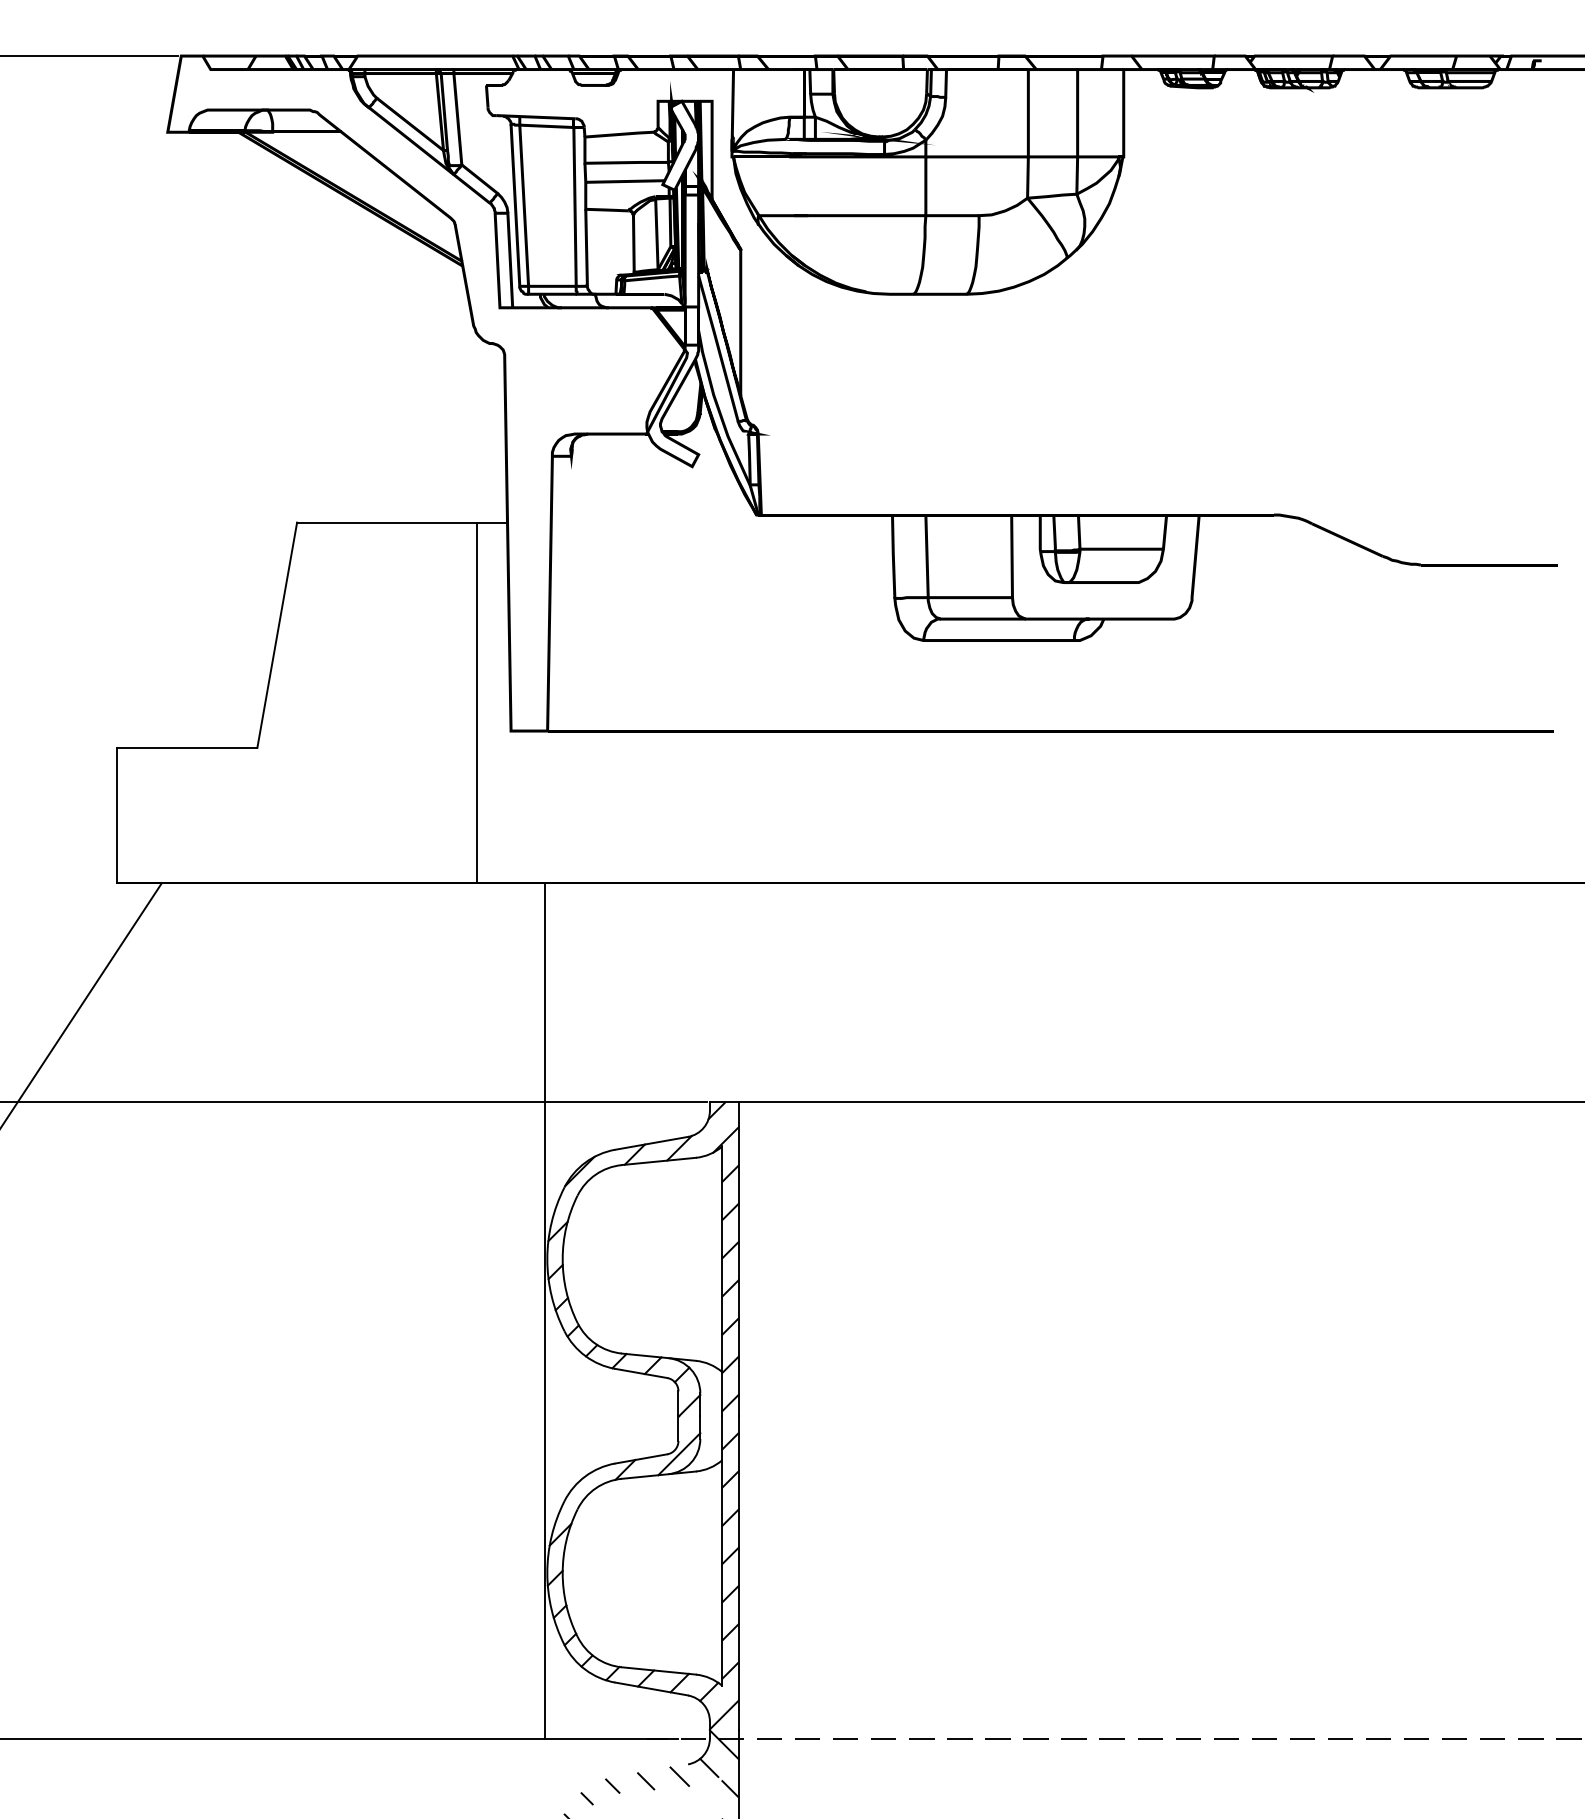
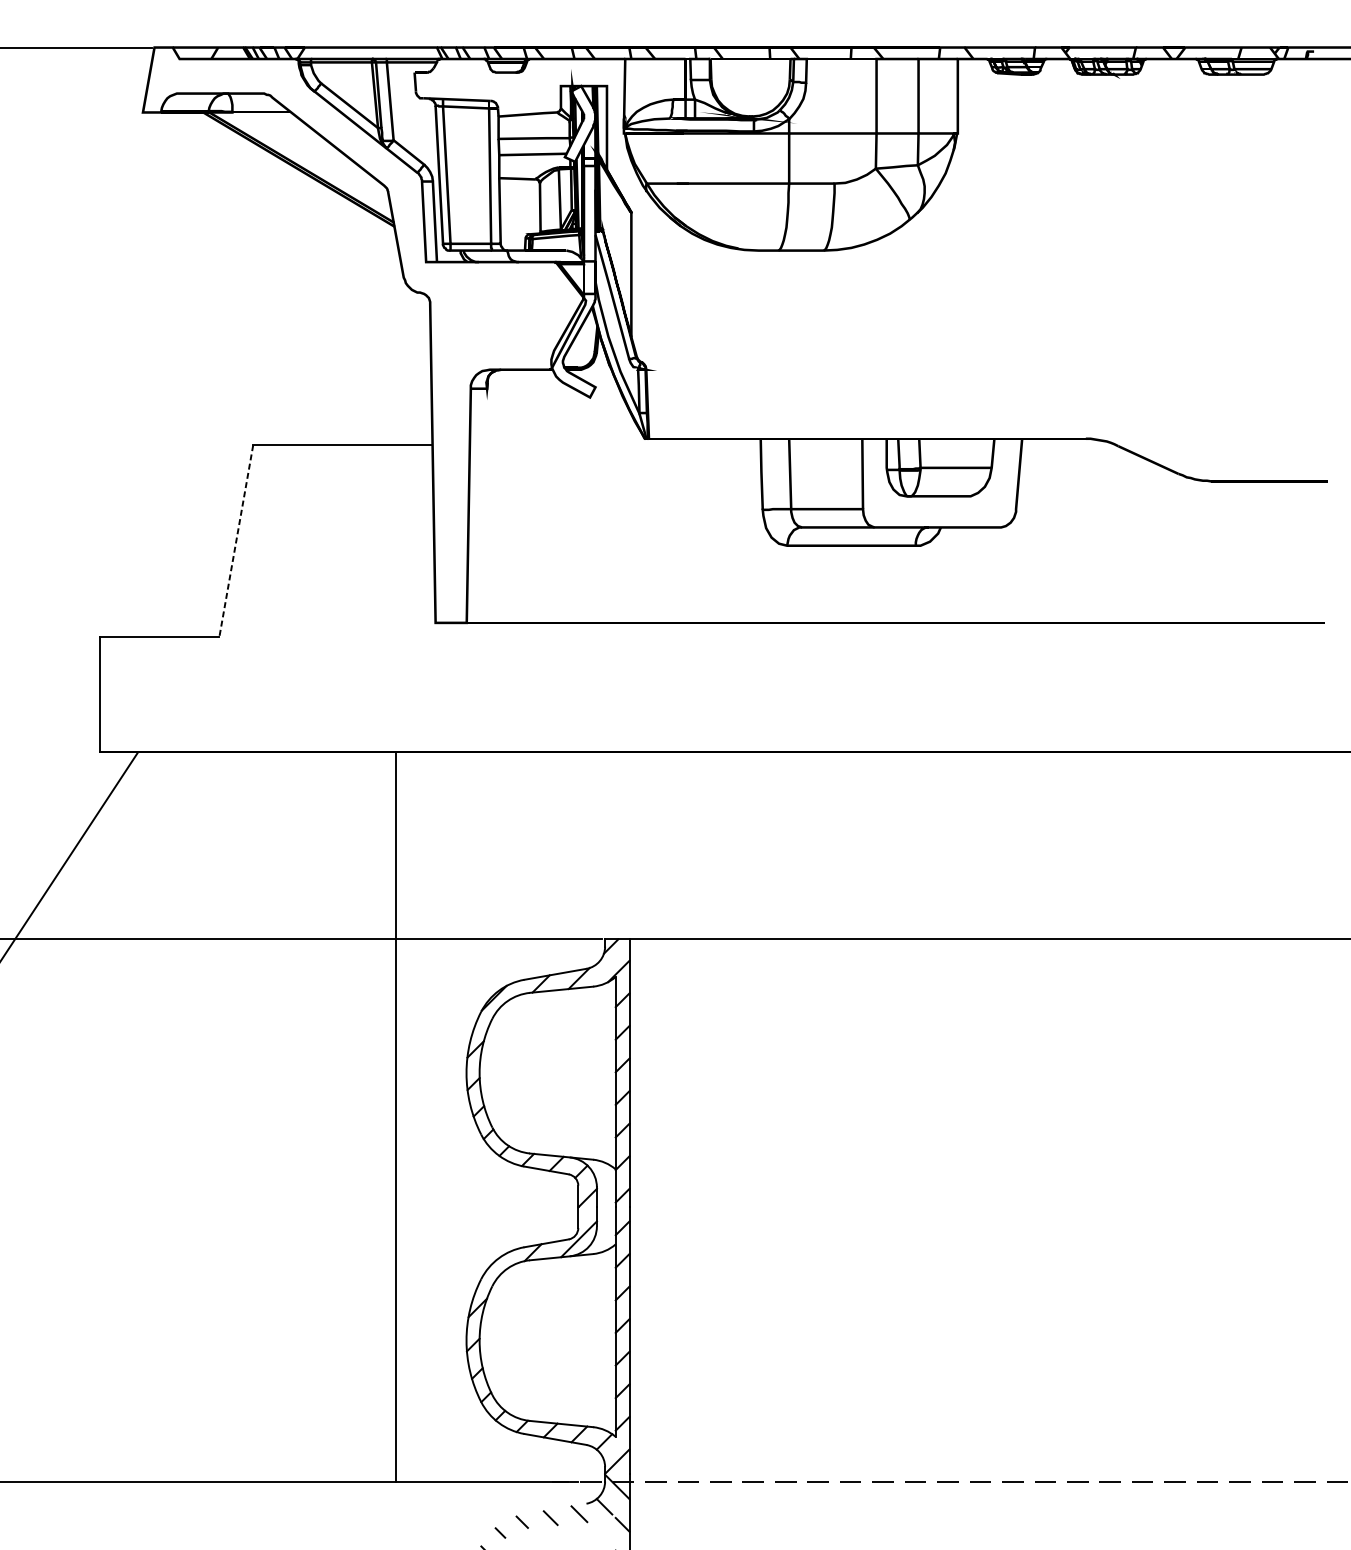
line: (277, 635) -> (236, 541), solid -> dashed
line: (477, 702) -> (406, 598), removed
line: (544, 1310) -> (395, 1116), moved

